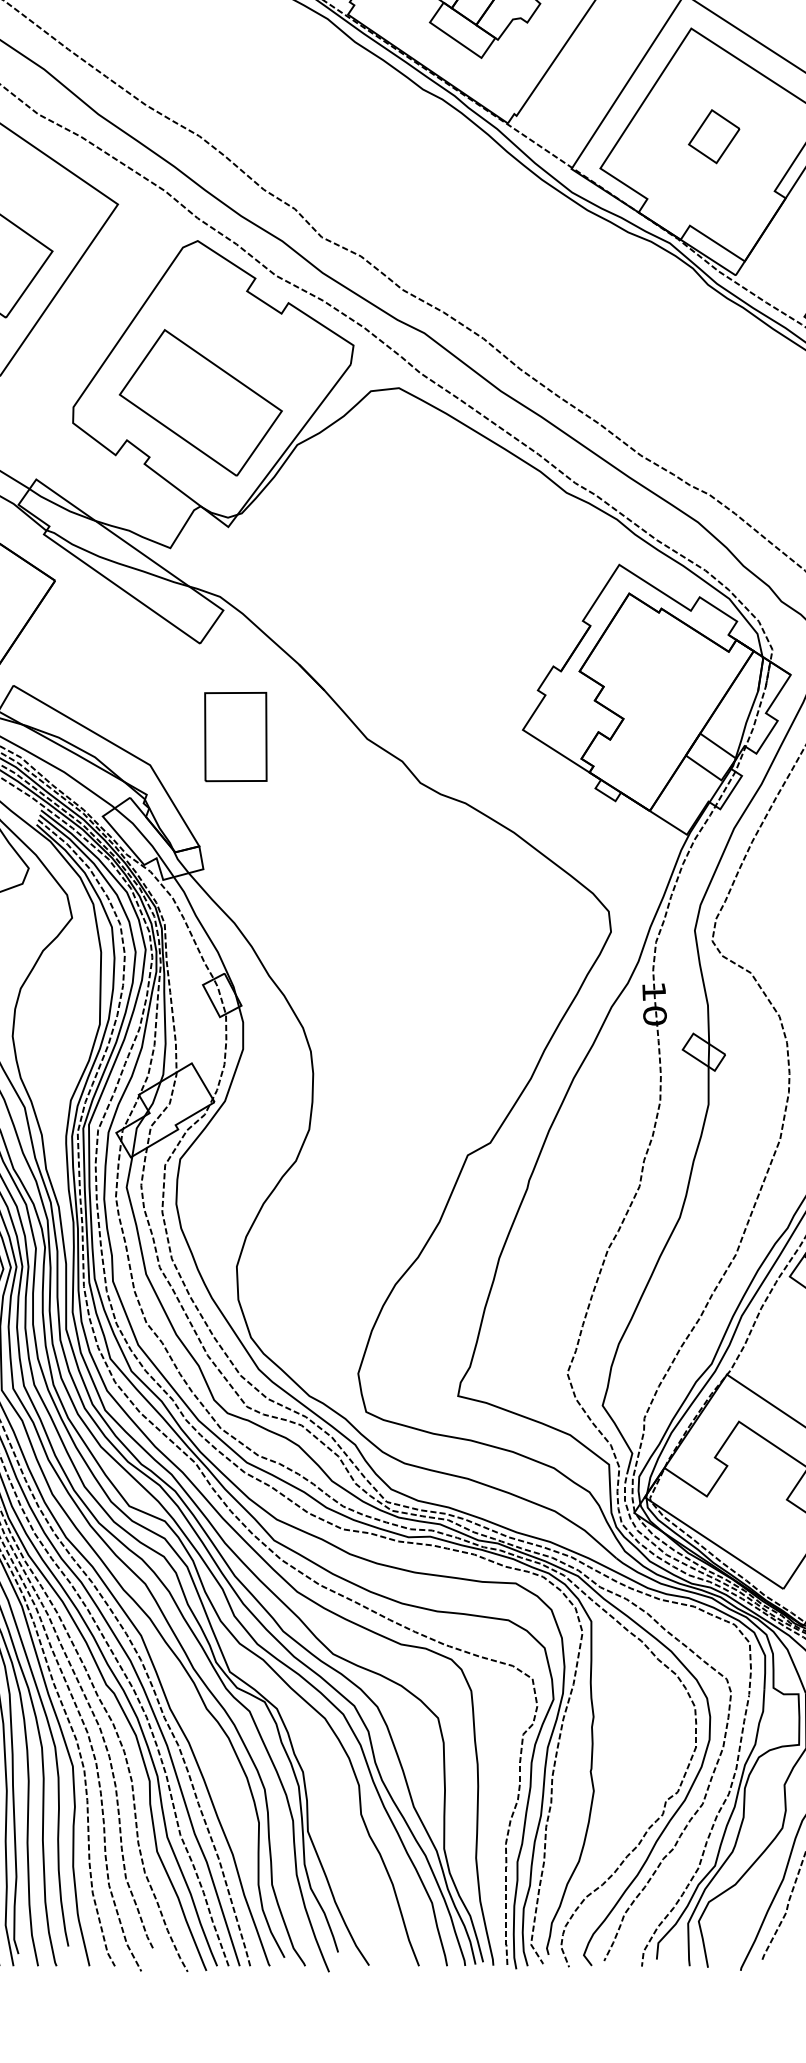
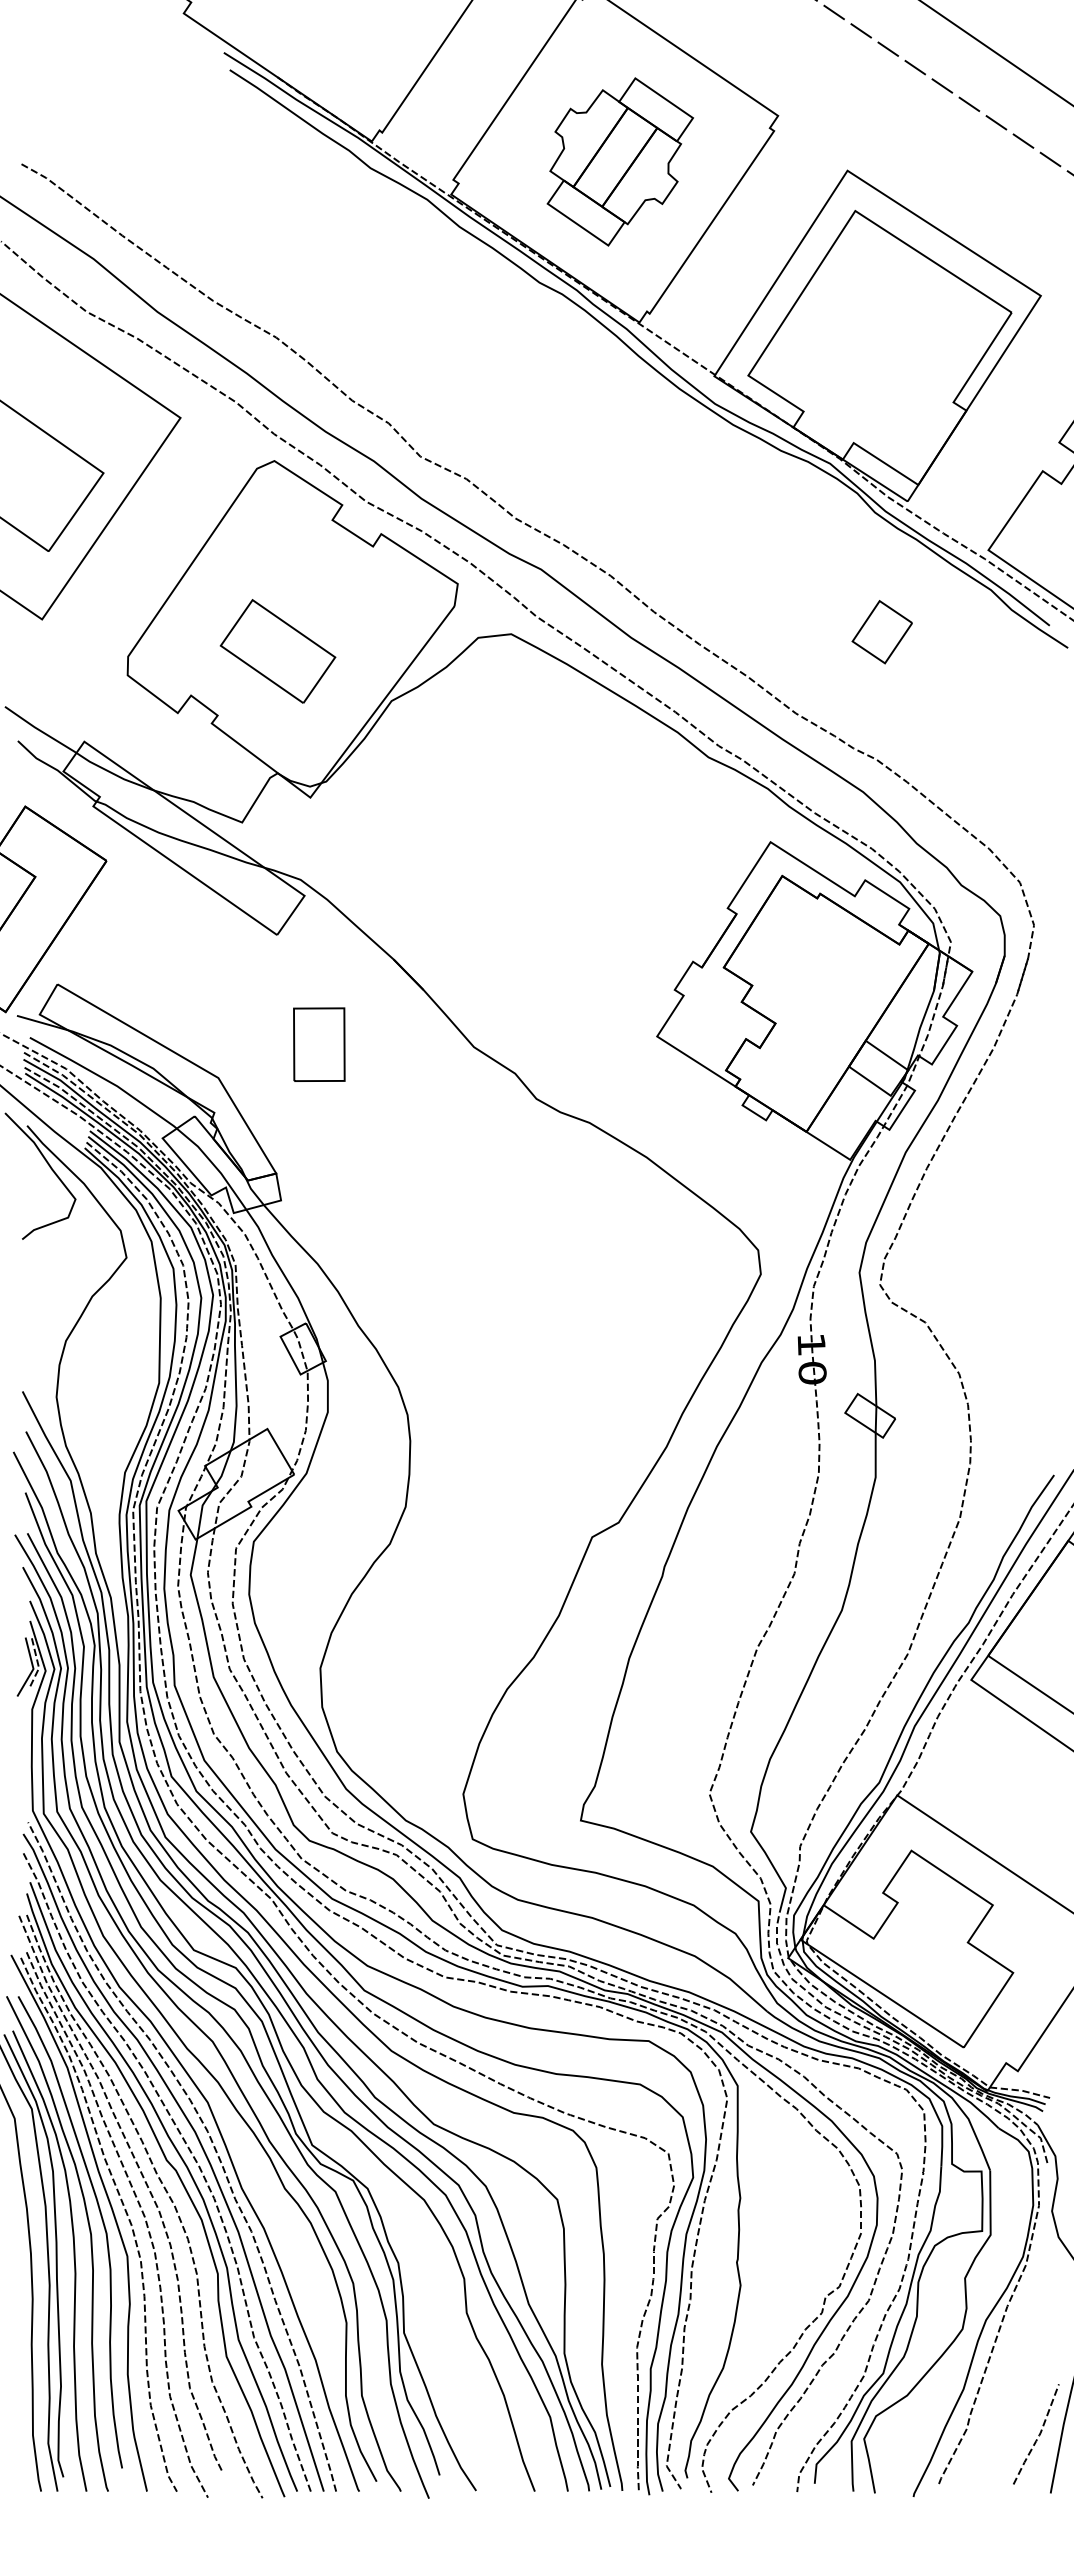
part: (713, 136) -> (881, 632), moved
part: (200, 402) -> (277, 651), size x0.6
part: (236, 736) -> (319, 1044), size x0.7

